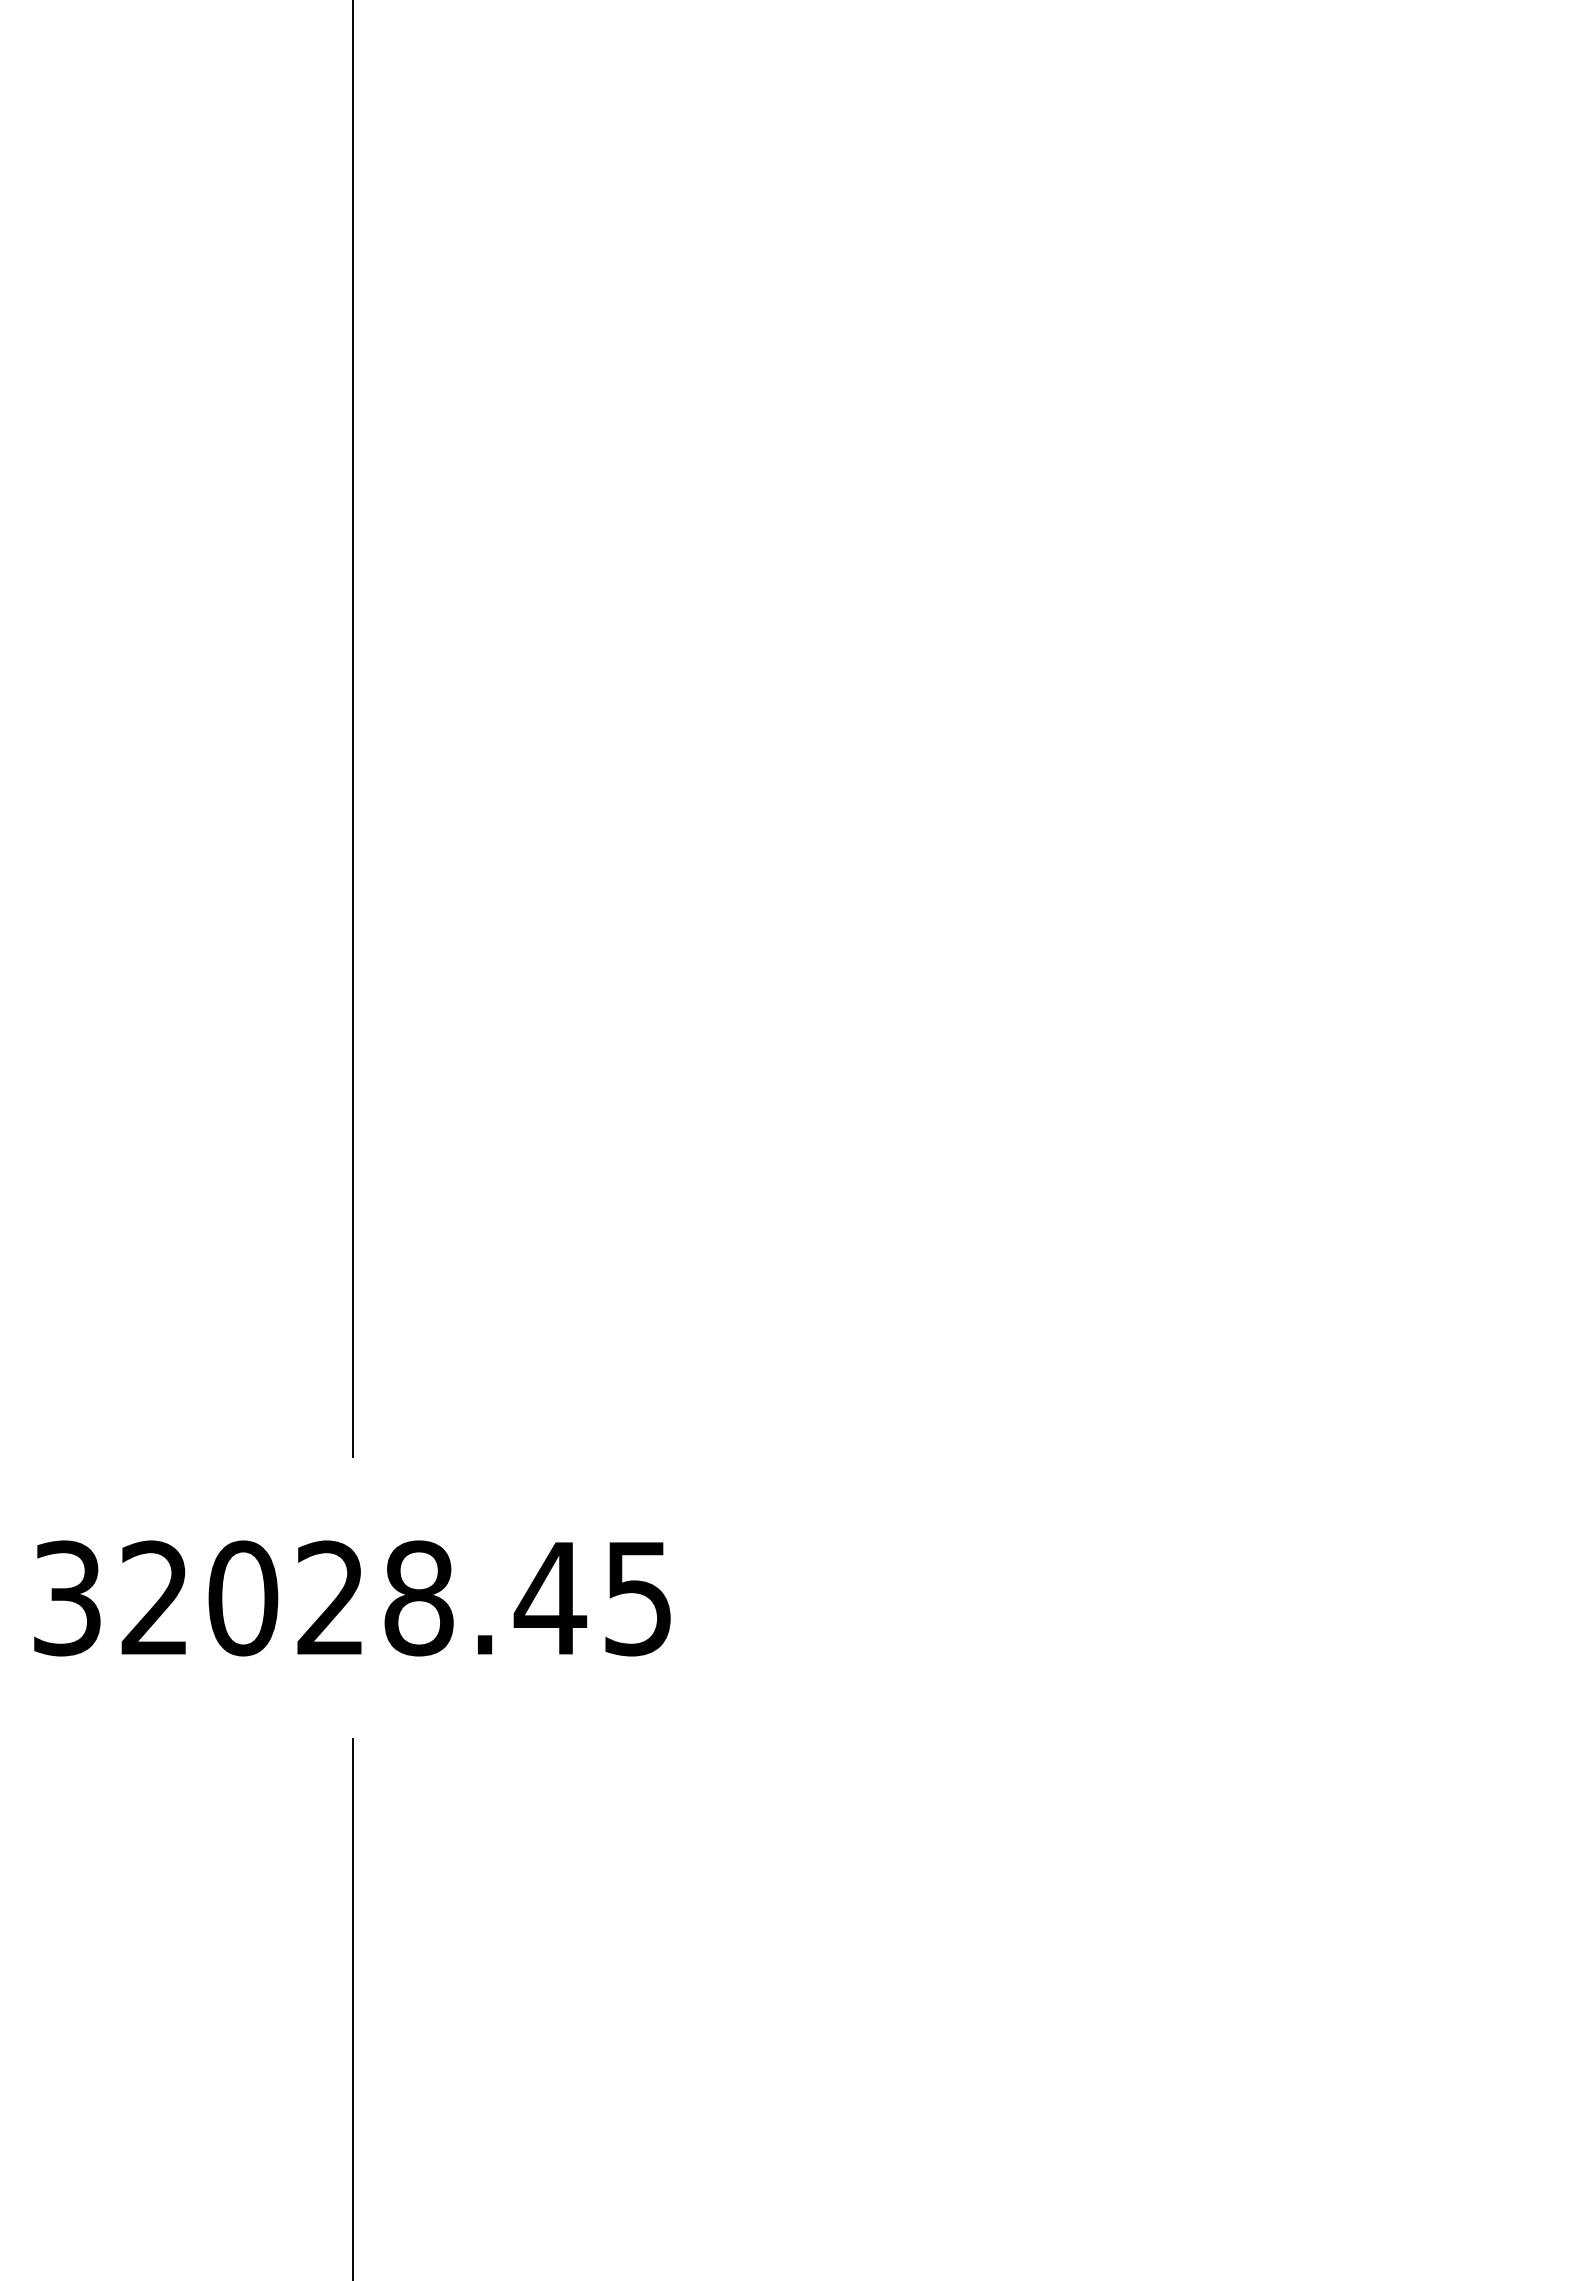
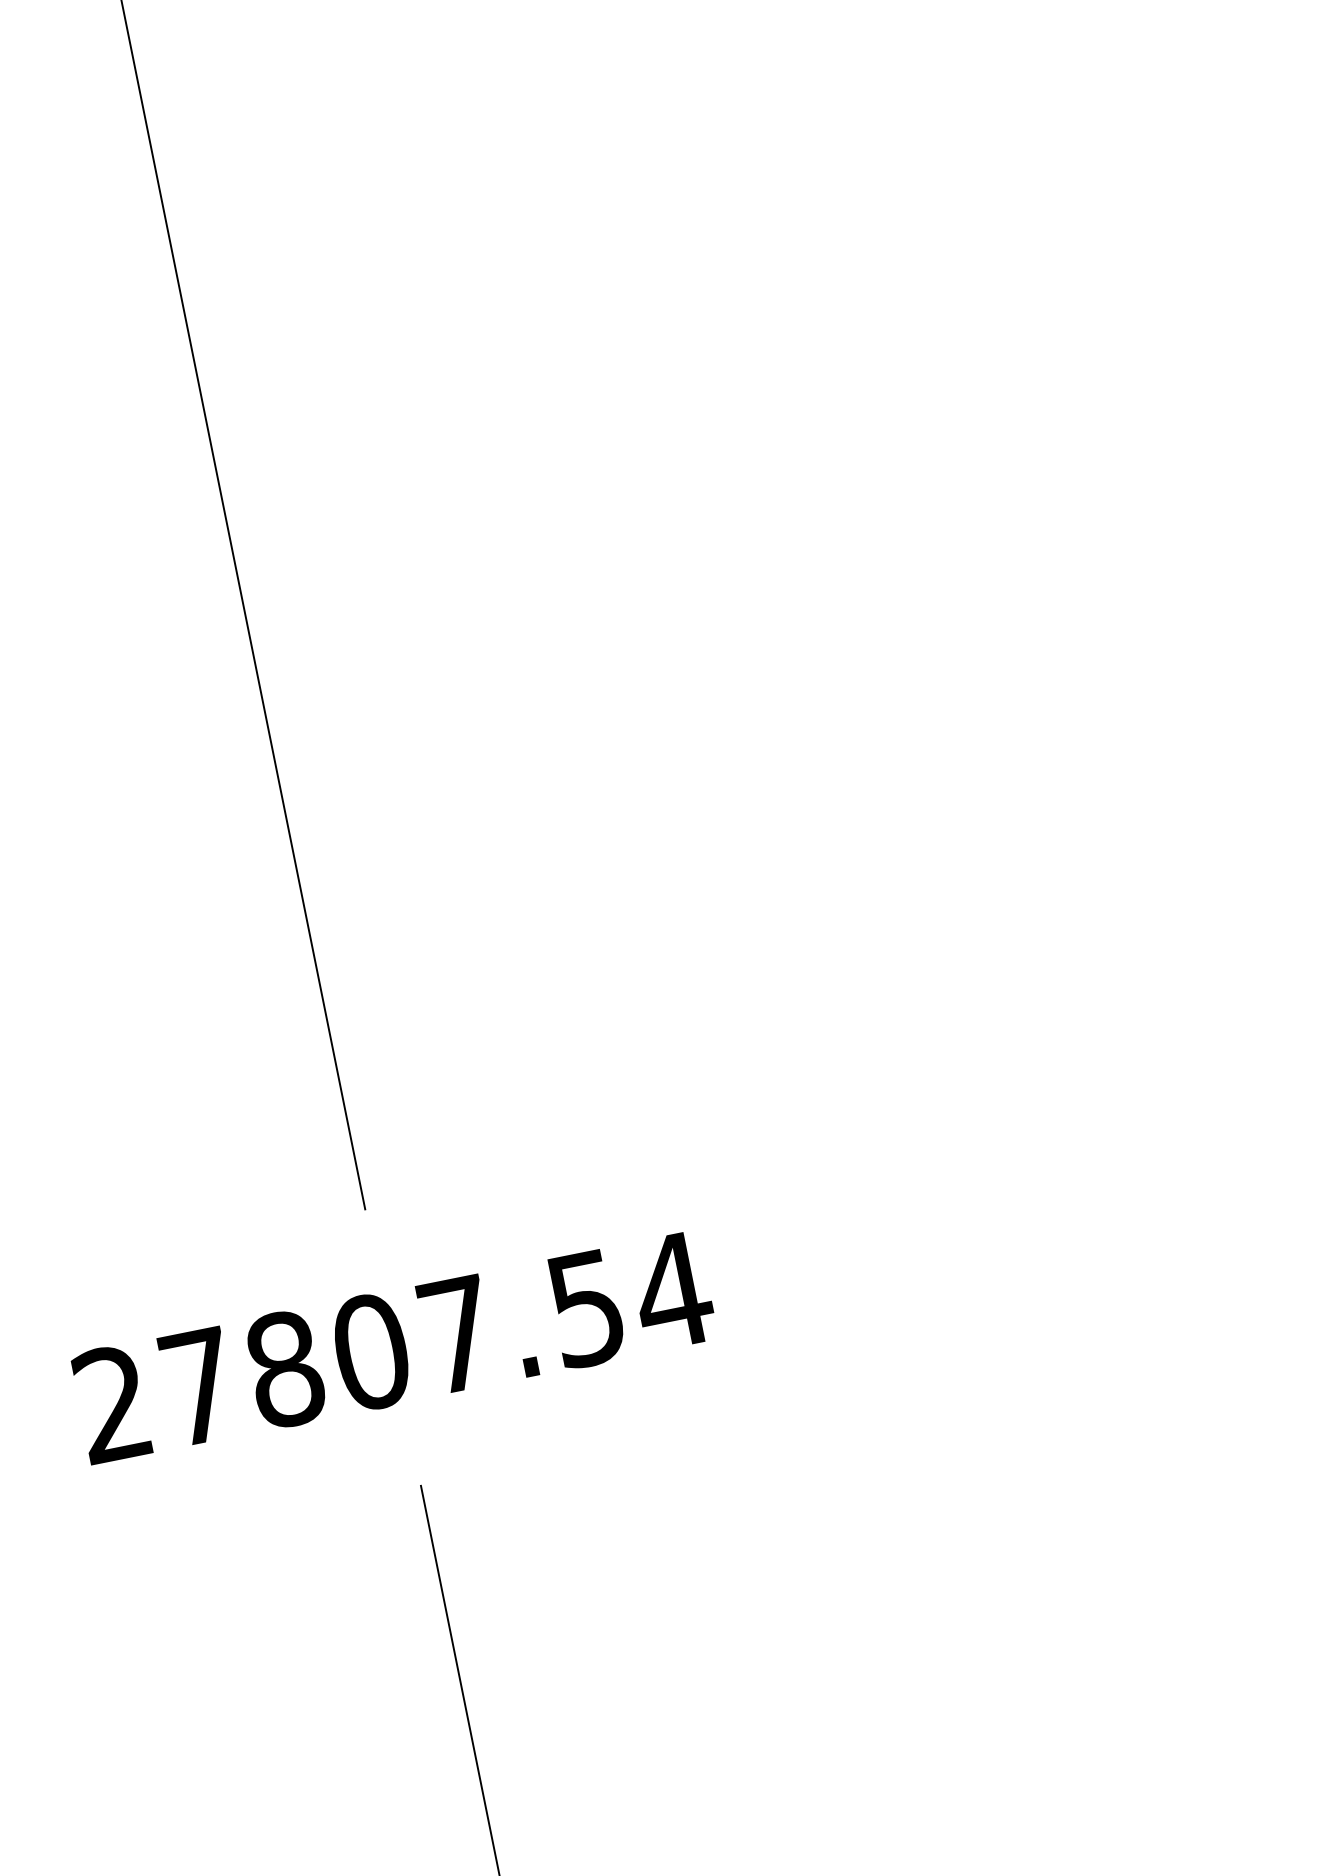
text: (353, 1598) -> (393, 1347), 32028.45 -> 27807.54

